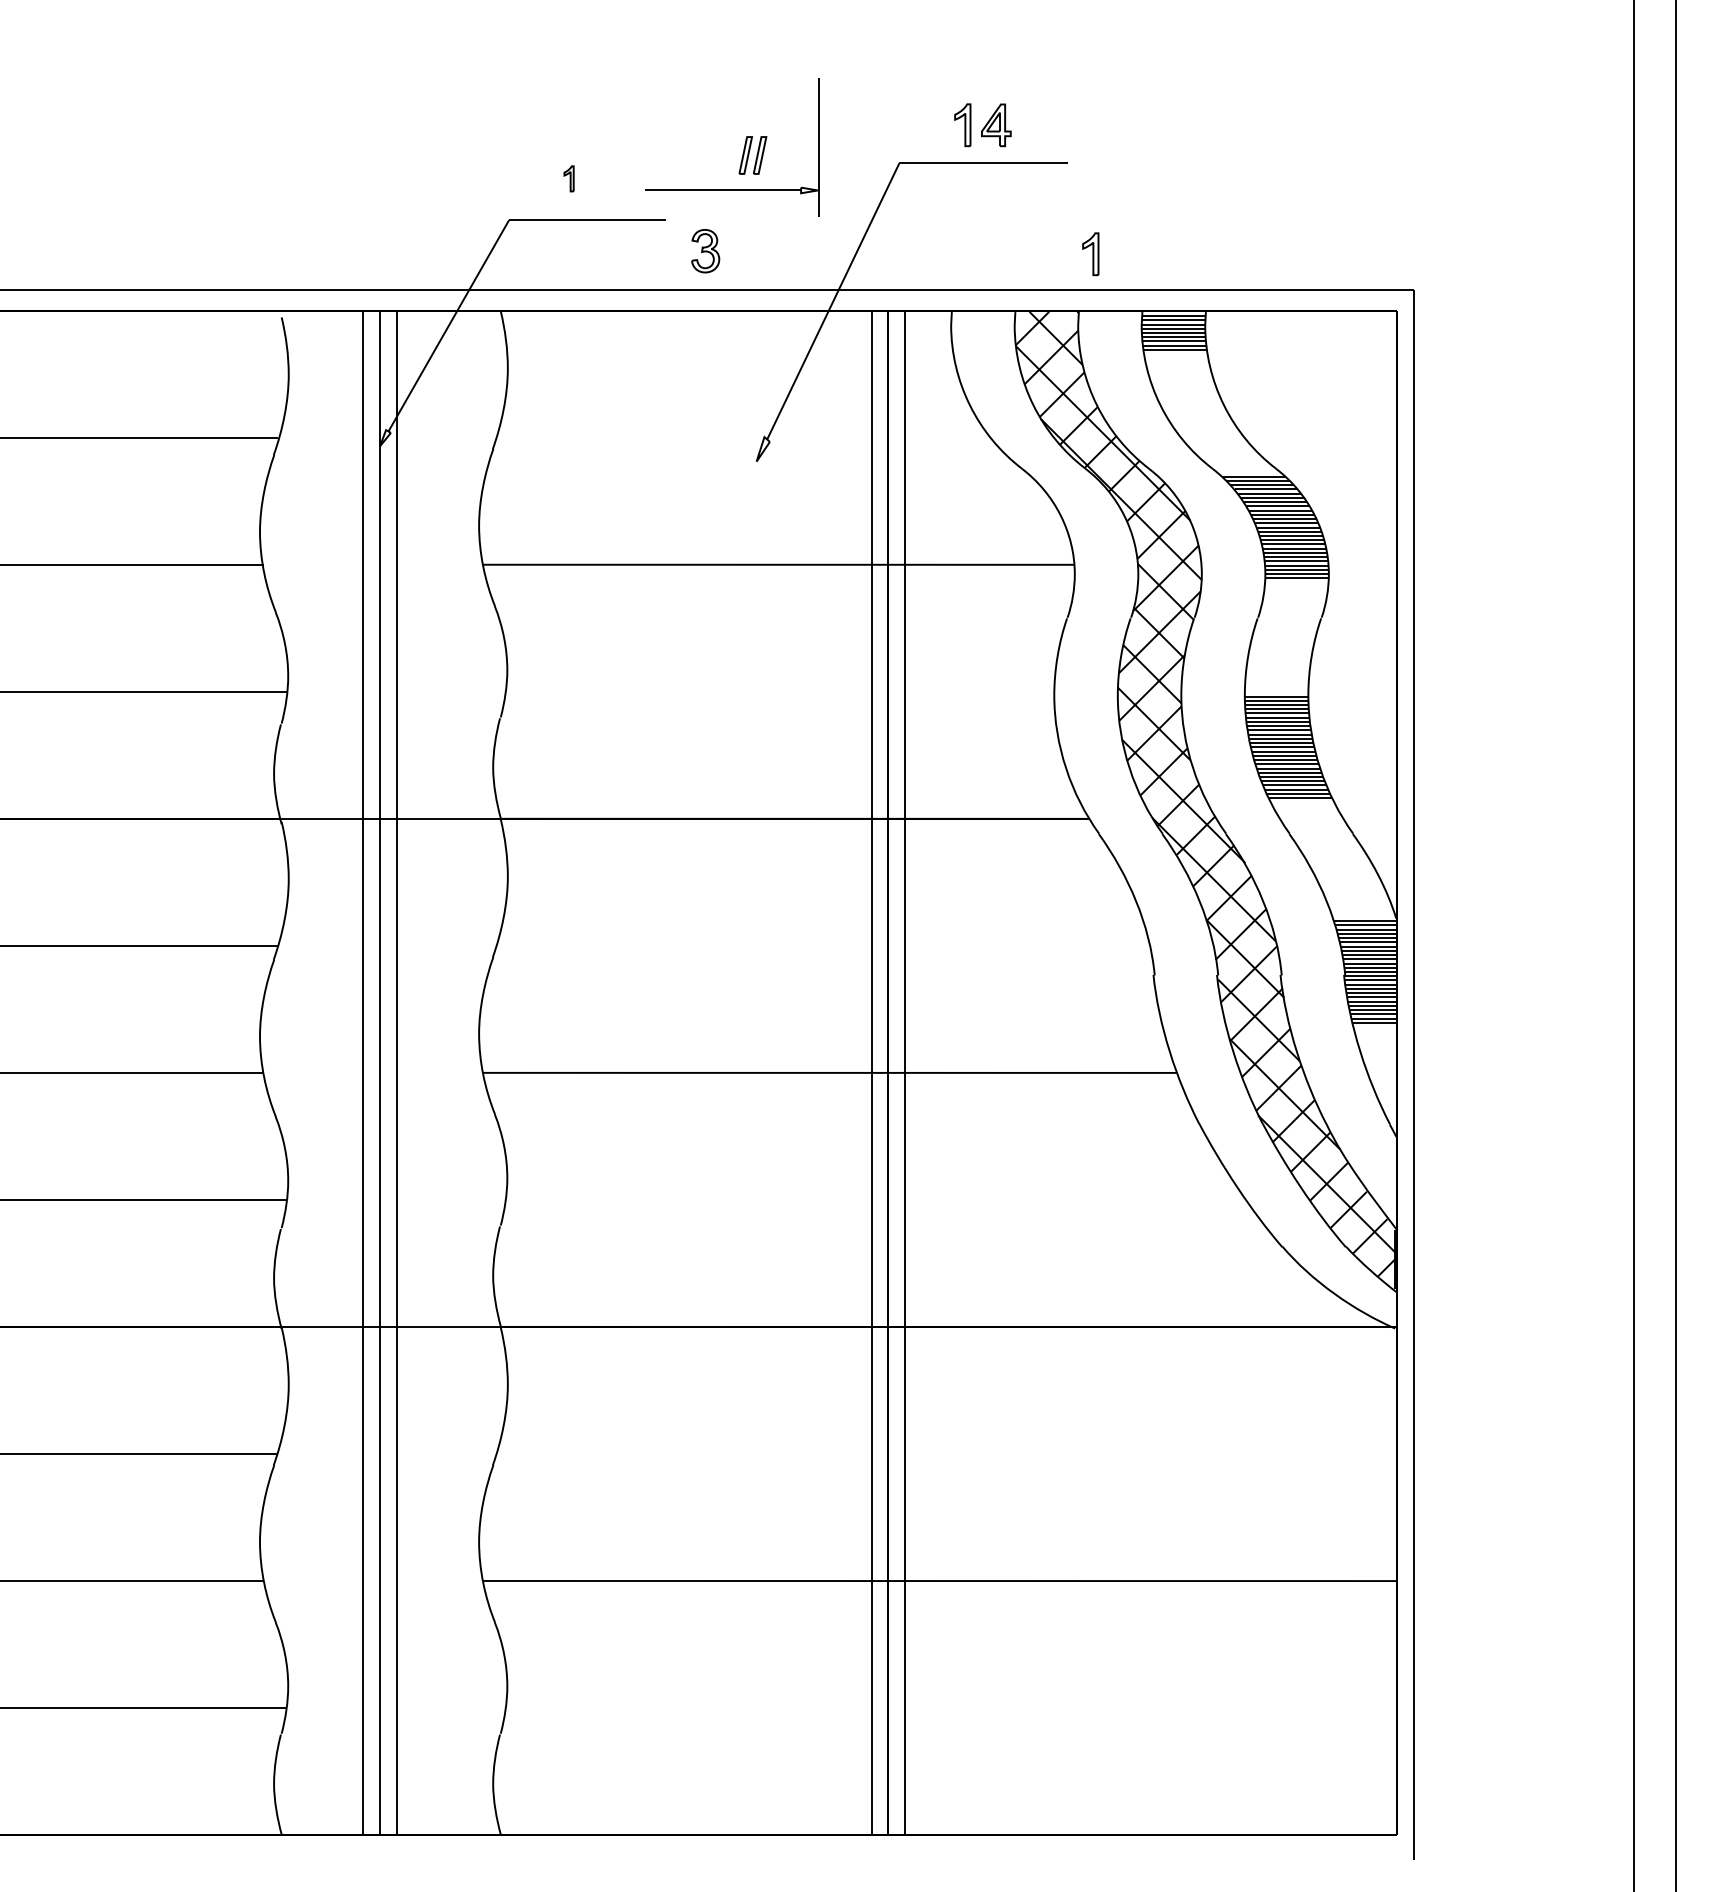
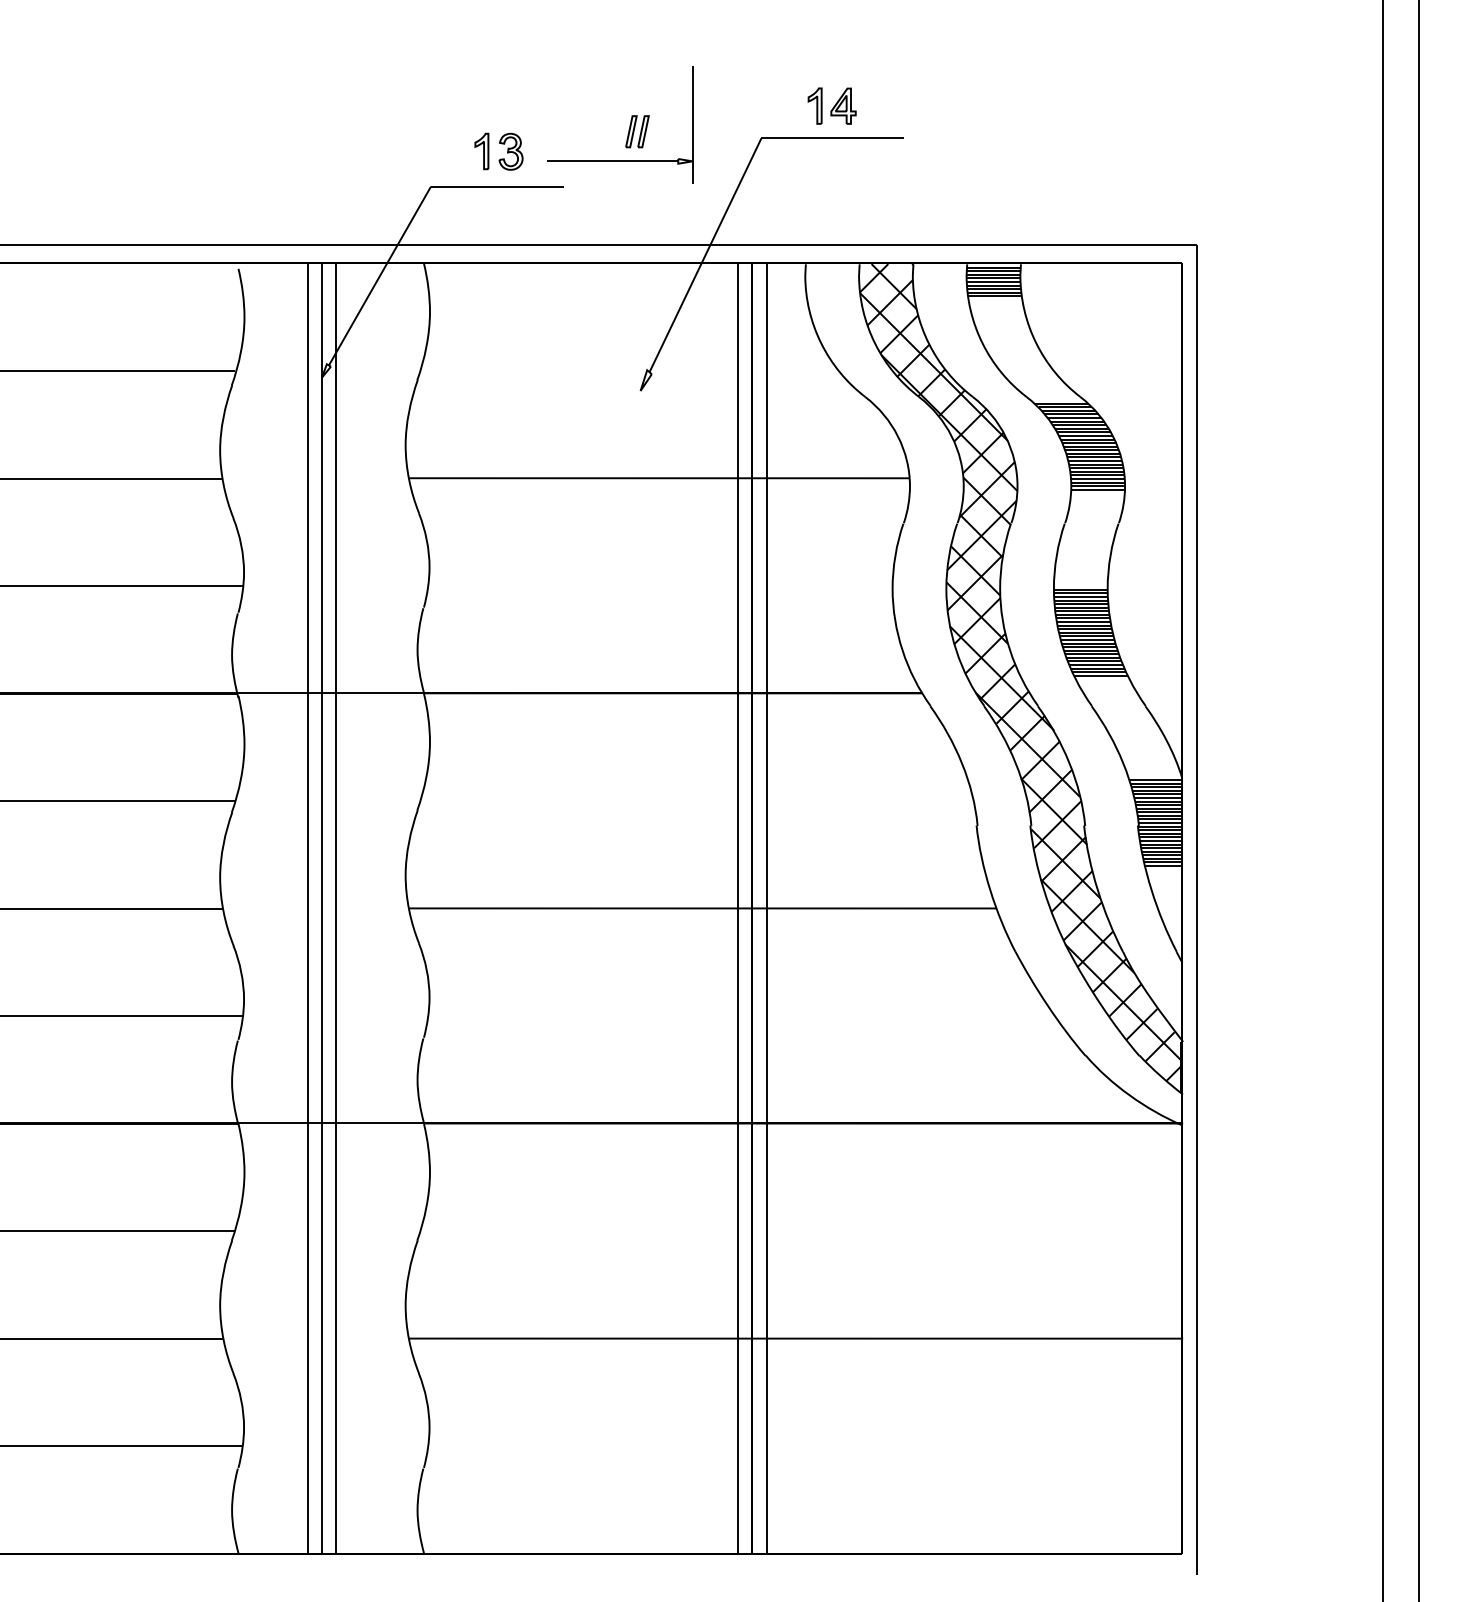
part: (568, 178) -> (481, 151), size x1.67
part: (705, 251) -> (510, 152), moved
part: (1090, 254) -> (923, 215), removed

